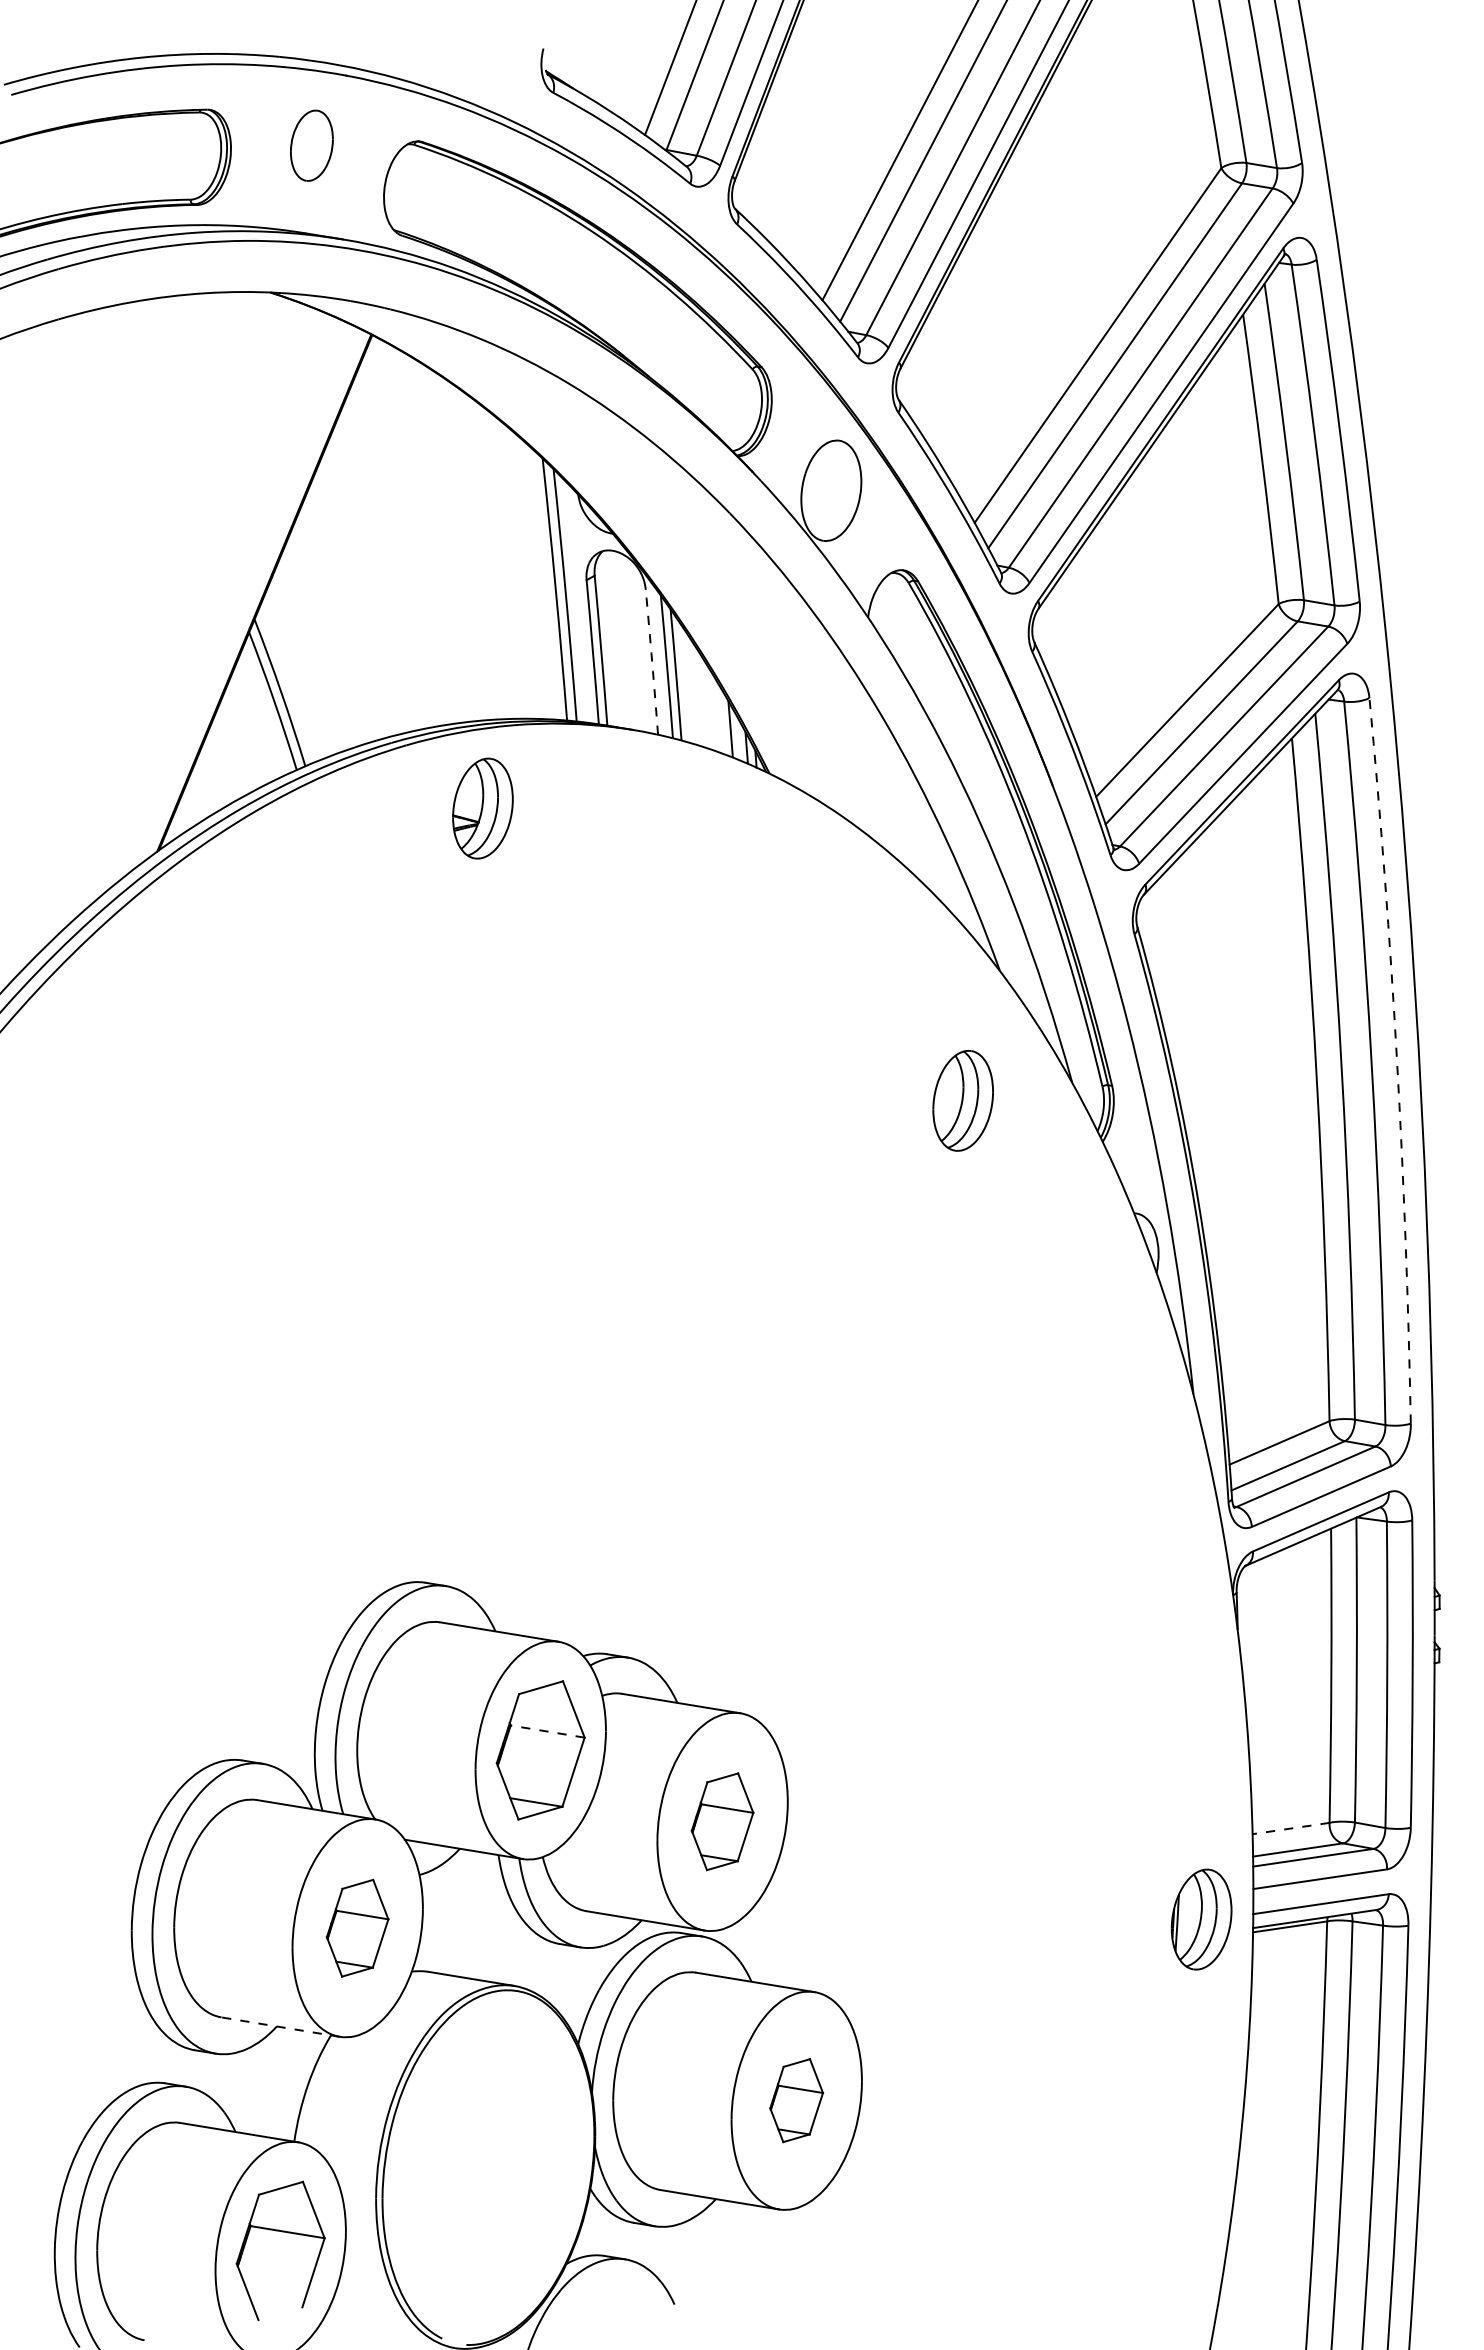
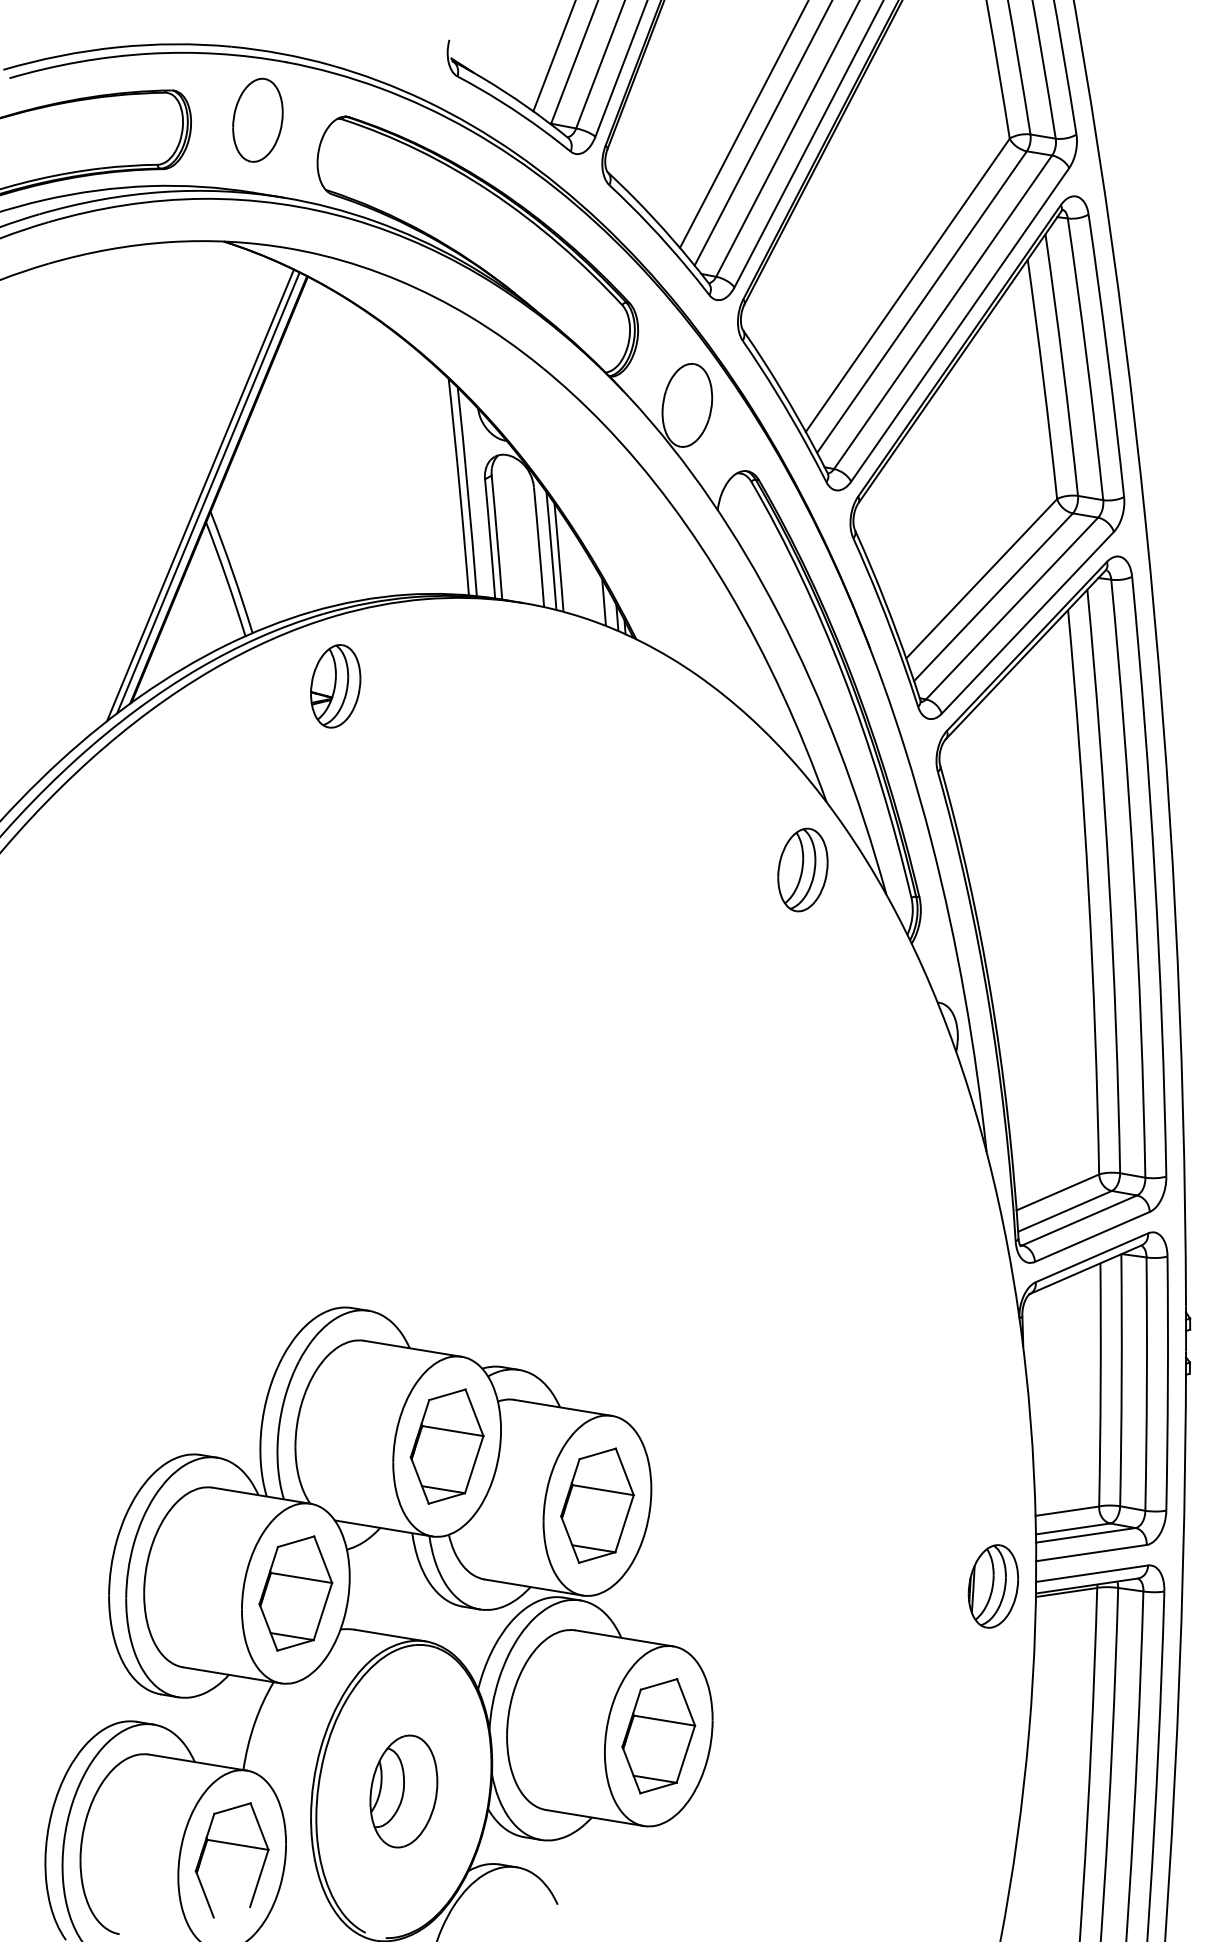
part: (311, 145) -> (257, 120), size x1.43
line: (251, 596) -> (208, 492), added
line: (242, 599) -> (200, 495), added
arc: (652, 662) -> (539, 547), dashed -> solid
part: (482, 808) -> (335, 686), moved
arc: (1397, 1060) -> (1155, 876), dashed -> solid
part: (962, 1100) -> (802, 869), moved
line: (547, 1731) -> (452, 1431), dashed -> solid
part: (722, 1821) -> (597, 1505), size x1.43
line: (1291, 1828) -> (1067, 1511), dashed -> solid
part: (357, 1928) -> (295, 1593), size x1.43
line: (280, 2027) -> (232, 1675), dashed -> solid
part: (796, 2100) -> (658, 1736), size x1.67
part: (488, 2167) -> (403, 1791), added

